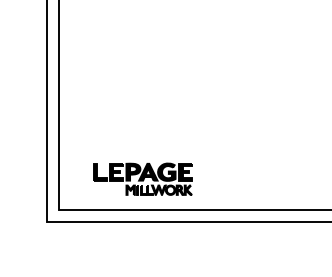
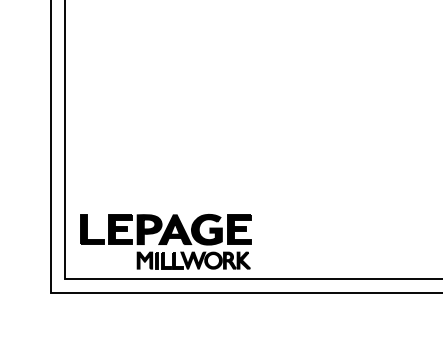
part: (142, 178) -> (165, 241), size x1.43

